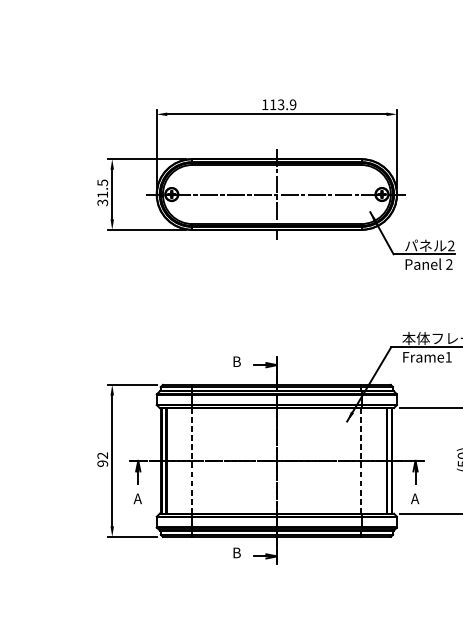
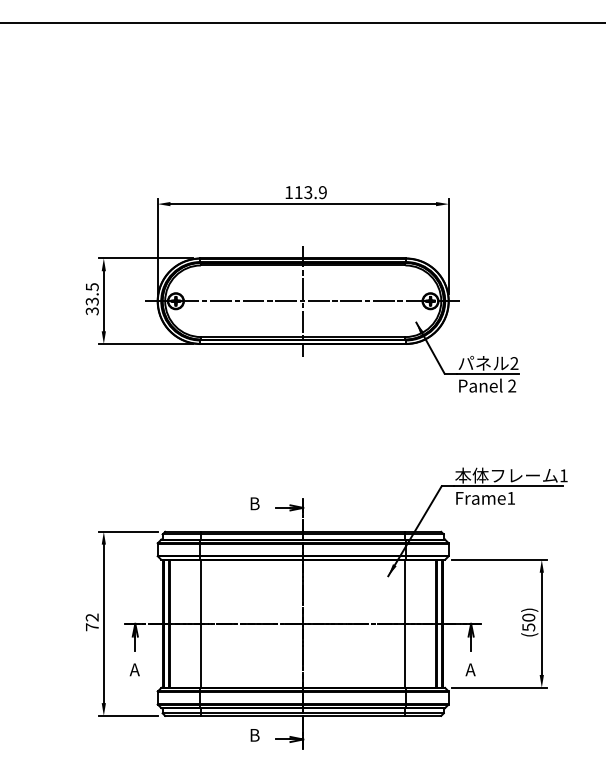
text: (102, 194) -> (91, 301), 31.5 -> 33.5
line: (192, 460) -> (200, 623), dashed -> solid
line: (361, 460) -> (405, 623), dashed -> solid
text: (102, 463) -> (91, 627), 92 -> 72

